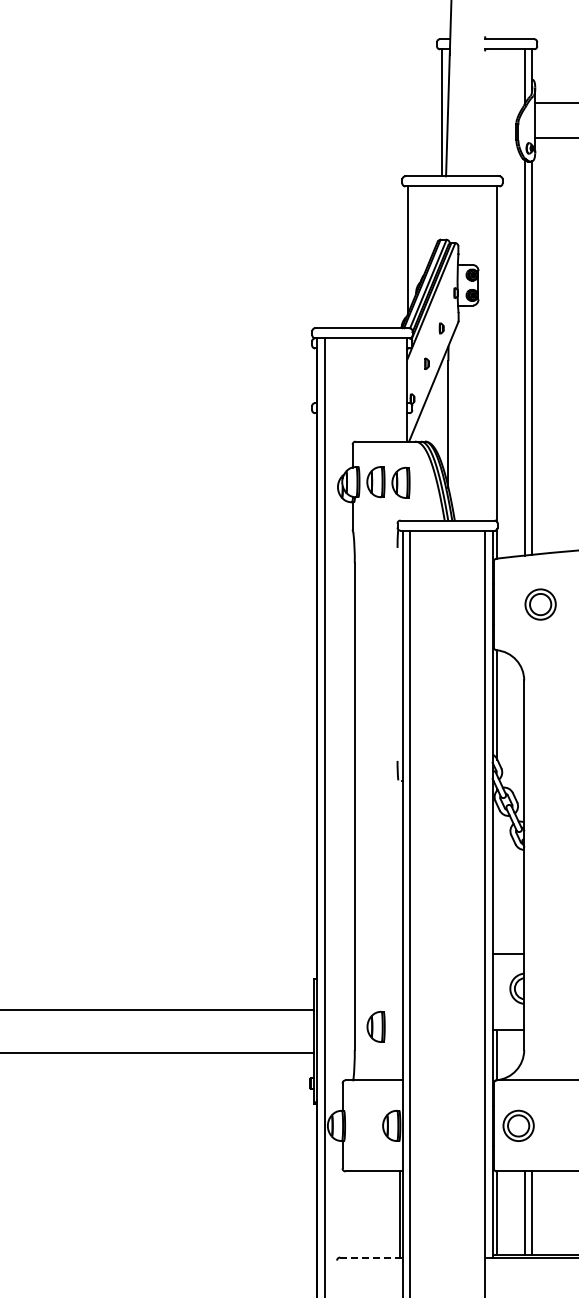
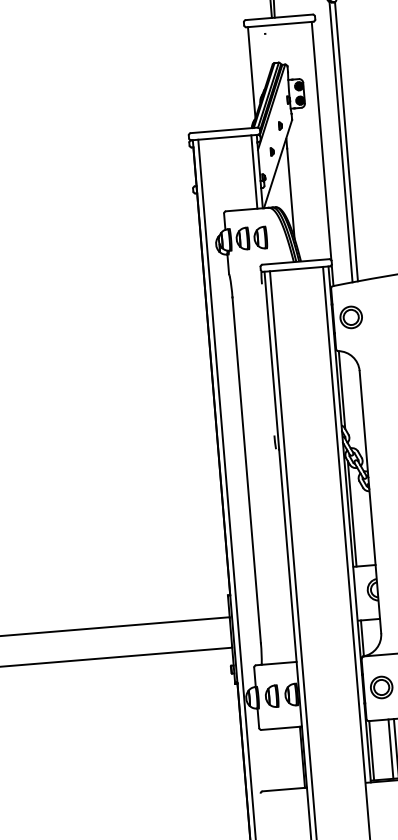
line: (399, 389) -> (254, 171), added
part: (540, 604) -> (351, 317), moved
line: (497, 879) -> (352, 513), added
part: (375, 1026) -> (271, 696), moved
line: (371, 1257) -> (284, 789), dashed -> solid

